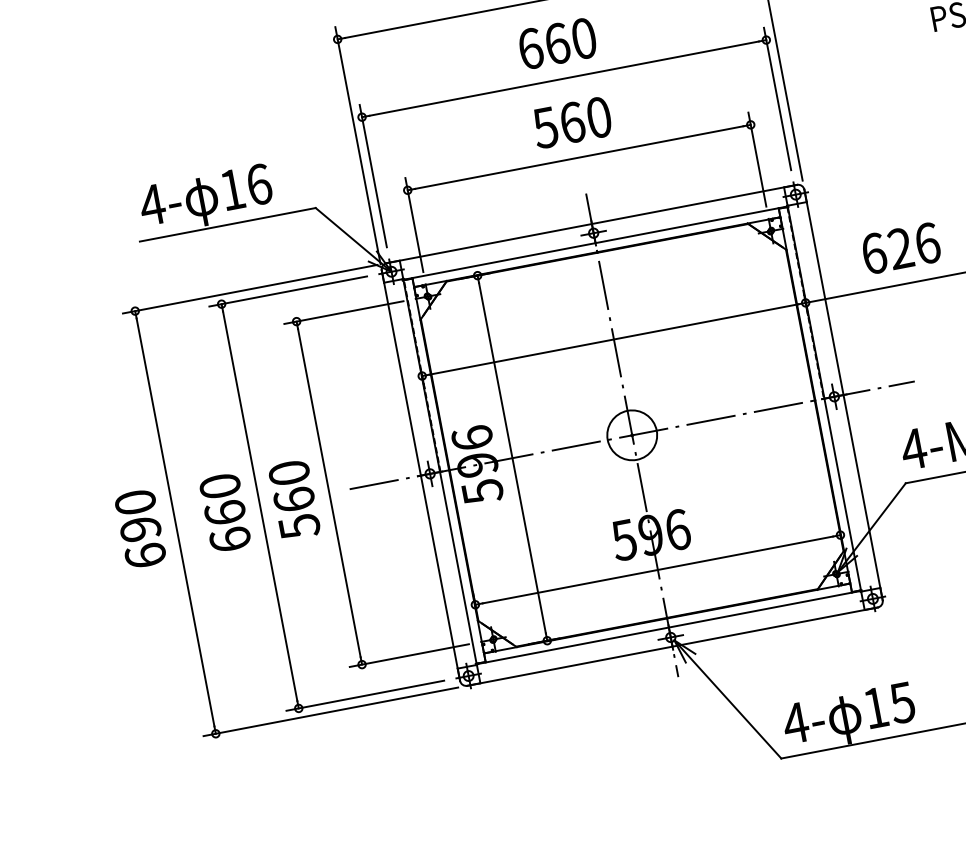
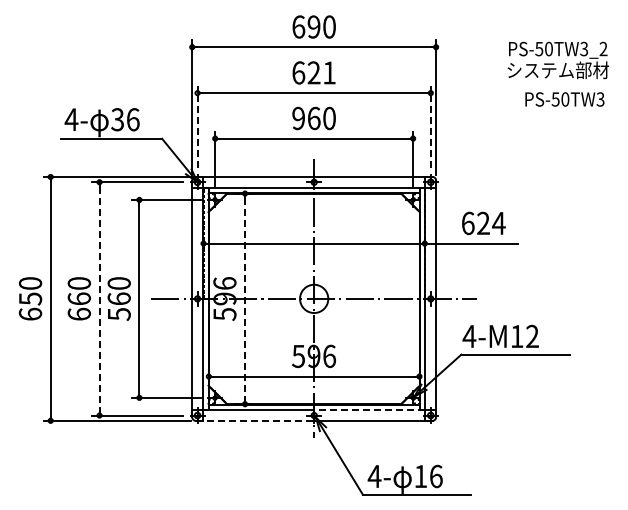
text: (570, 40) -> (321, 72), 660 -> 621
line: (776, 98) -> (430, 126), solid -> dashed
text: (545, 127) -> (298, 118), 560 -> 960
line: (372, 175) -> (197, 126), solid -> dashed
text: (232, 189) -> (117, 119), 16 -> 36
text: (926, 243) -> (498, 223), 626 -> 624
line: (513, 459) -> (245, 299), solid -> dashed
line: (260, 507) -> (99, 299), solid -> dashed
text: (140, 528) -> (30, 298), 690 -> 650
line: (762, 609) -> (368, 409), solid -> dashed
line: (570, 665) -> (255, 420), solid -> dashed
text: (901, 703) -> (435, 476), 15 -> 16

